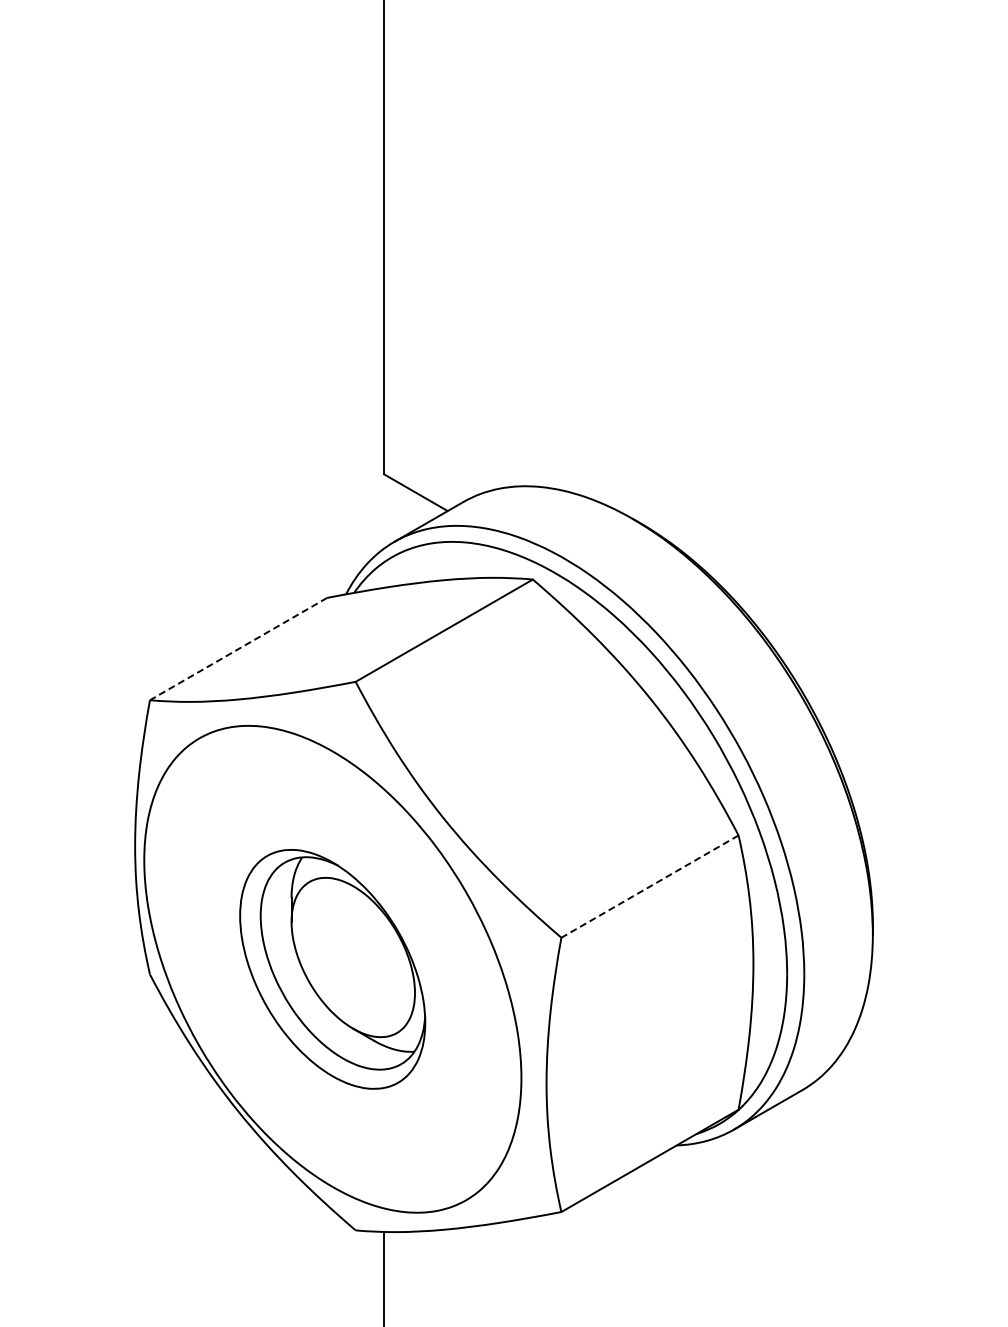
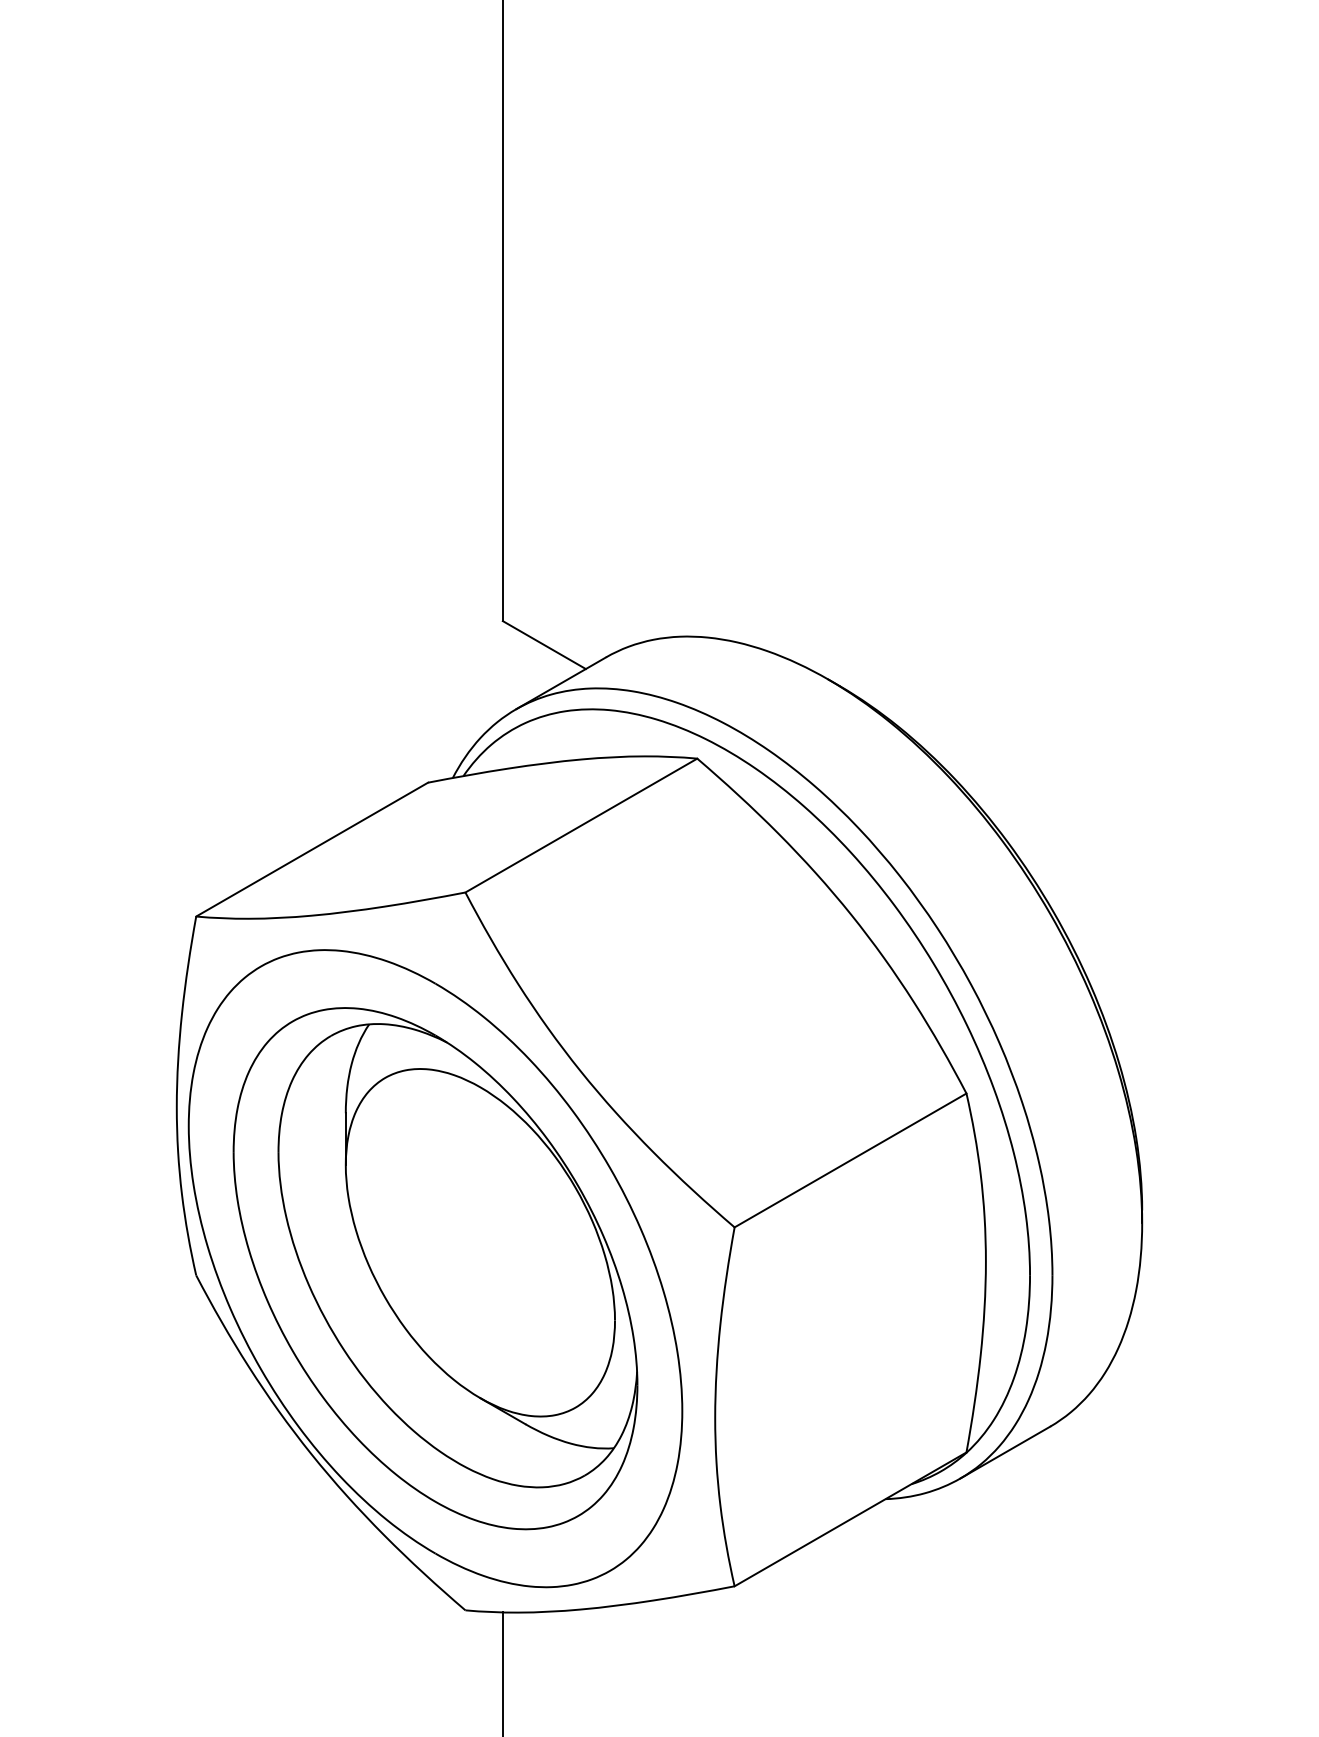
line: (238, 649) -> (312, 850), dashed -> solid
line: (649, 886) -> (849, 1160), dashed -> solid
part: (332, 969) -> (435, 1268), size x1.67

